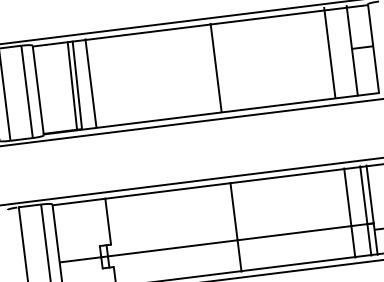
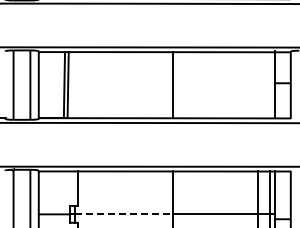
line: (330, 51) -> (258, 83), removed
line: (91, 83) -> (78, 84), removed
line: (172, 248) -> (123, 214), solid -> dashed

